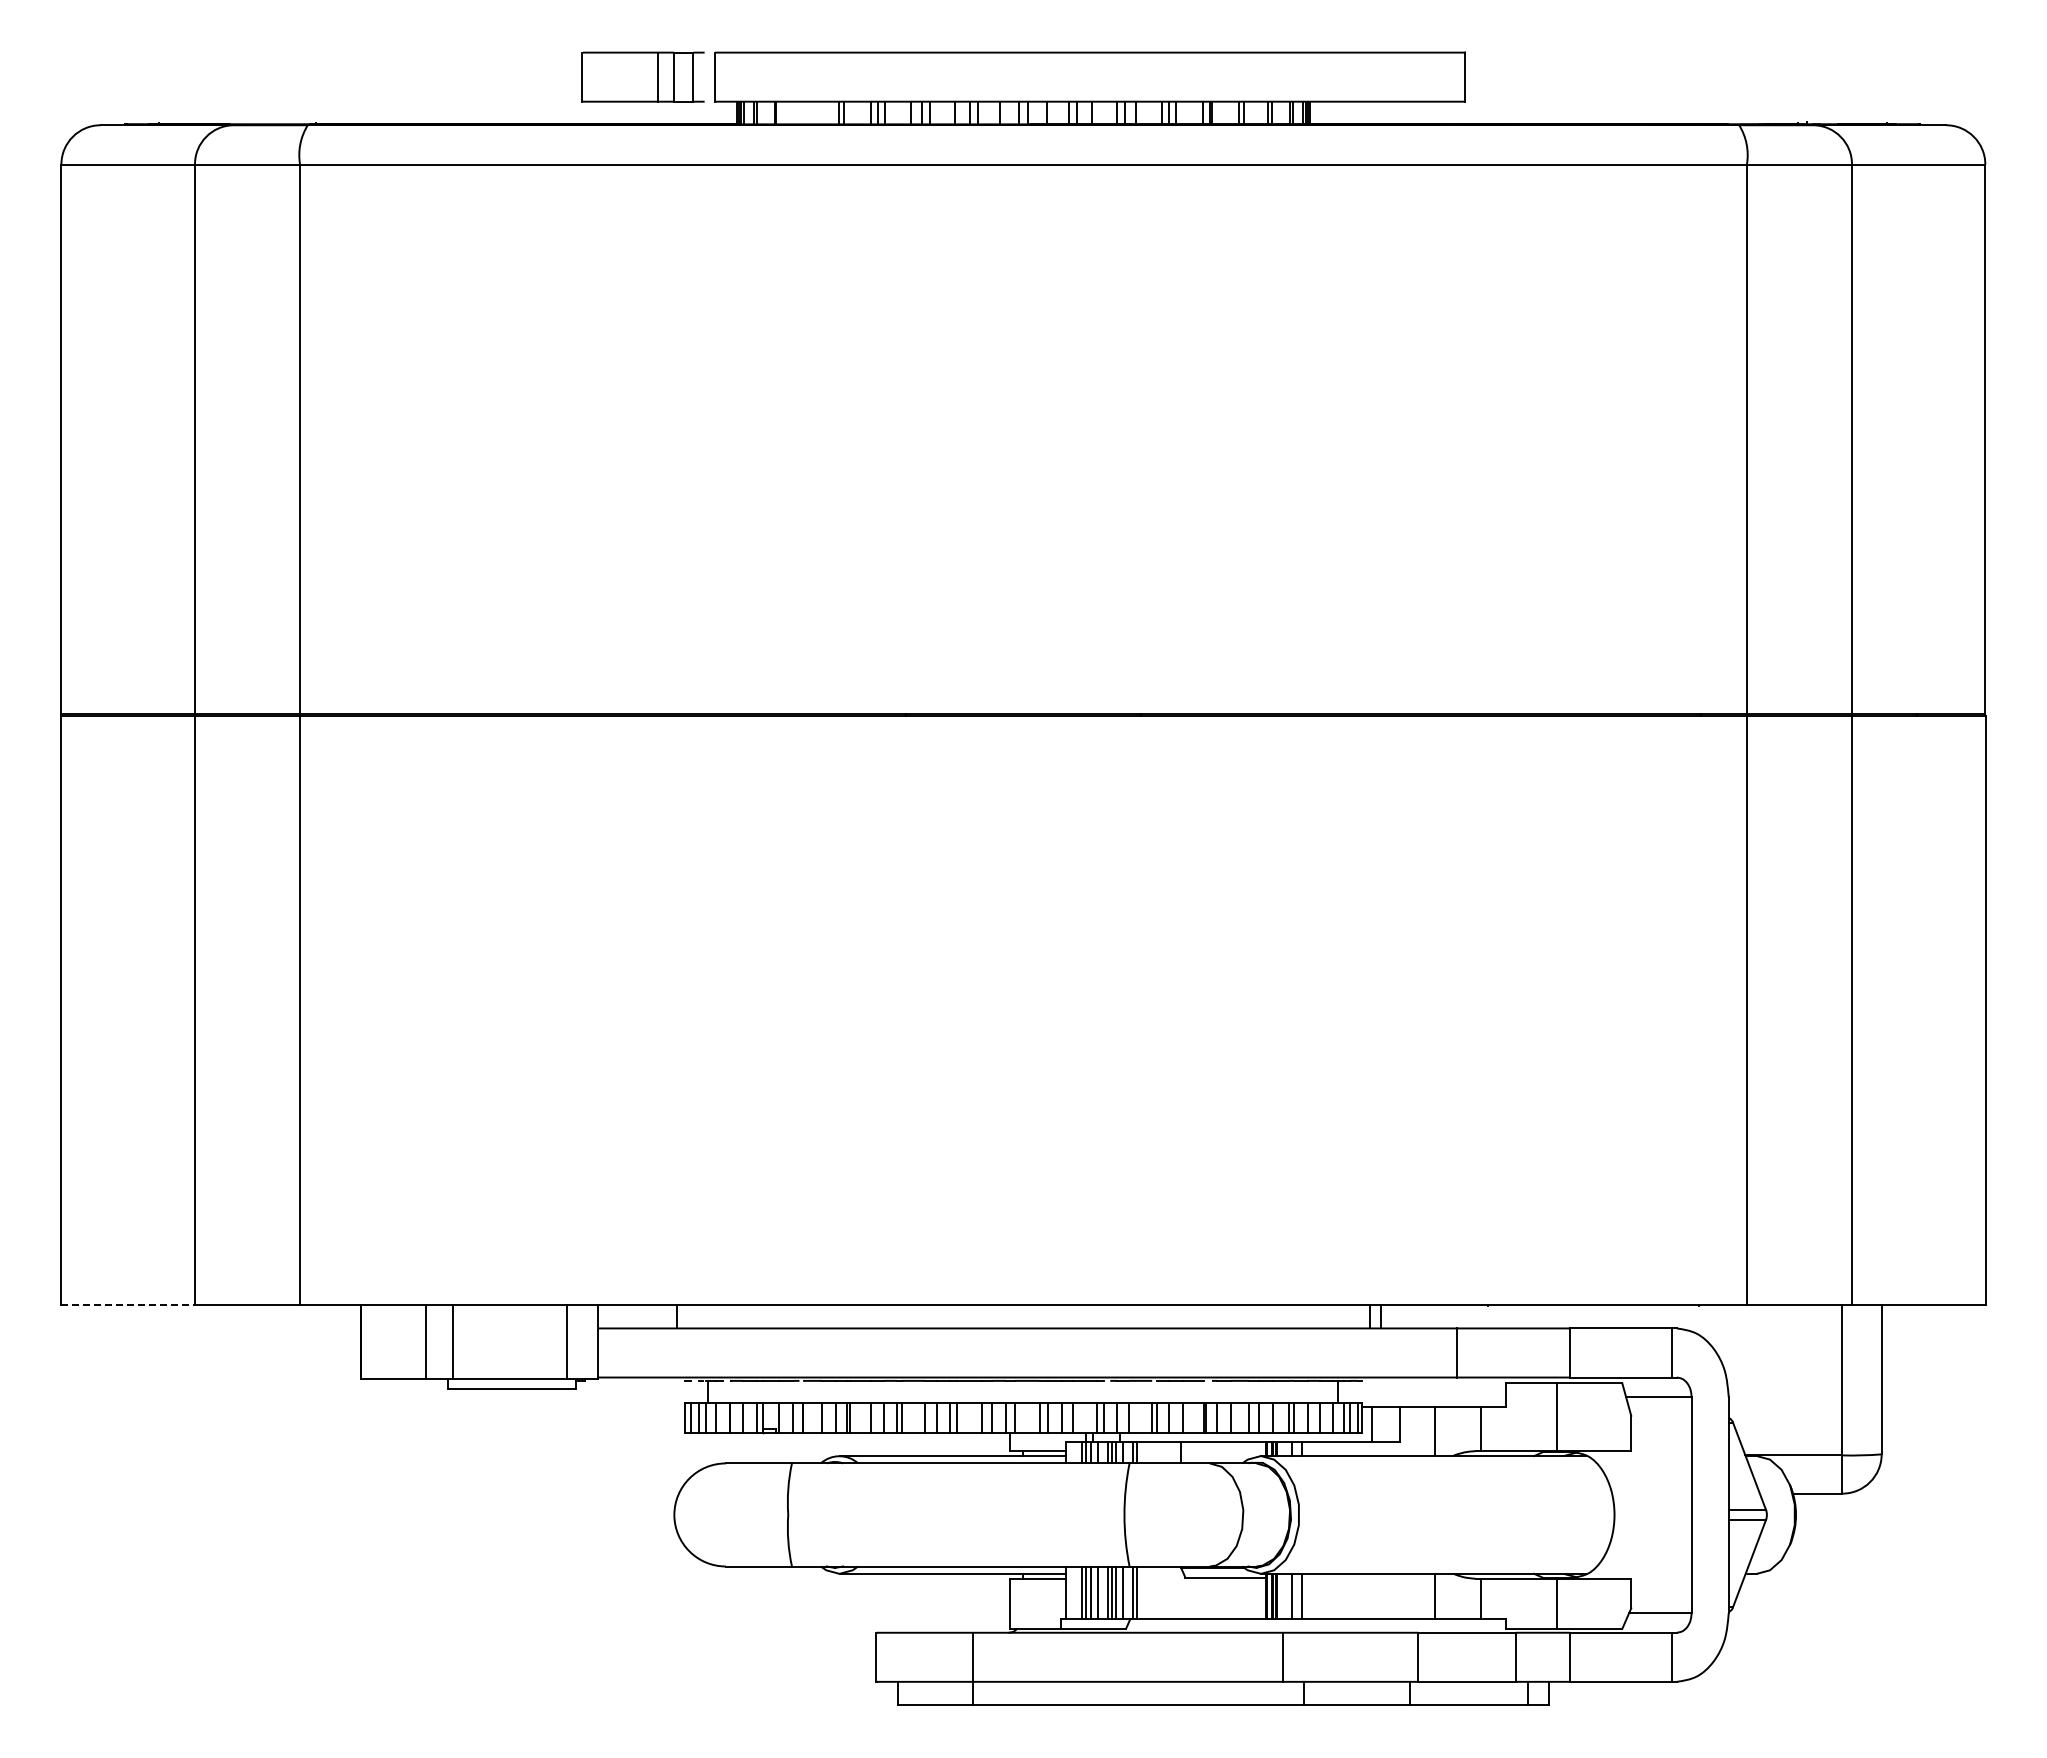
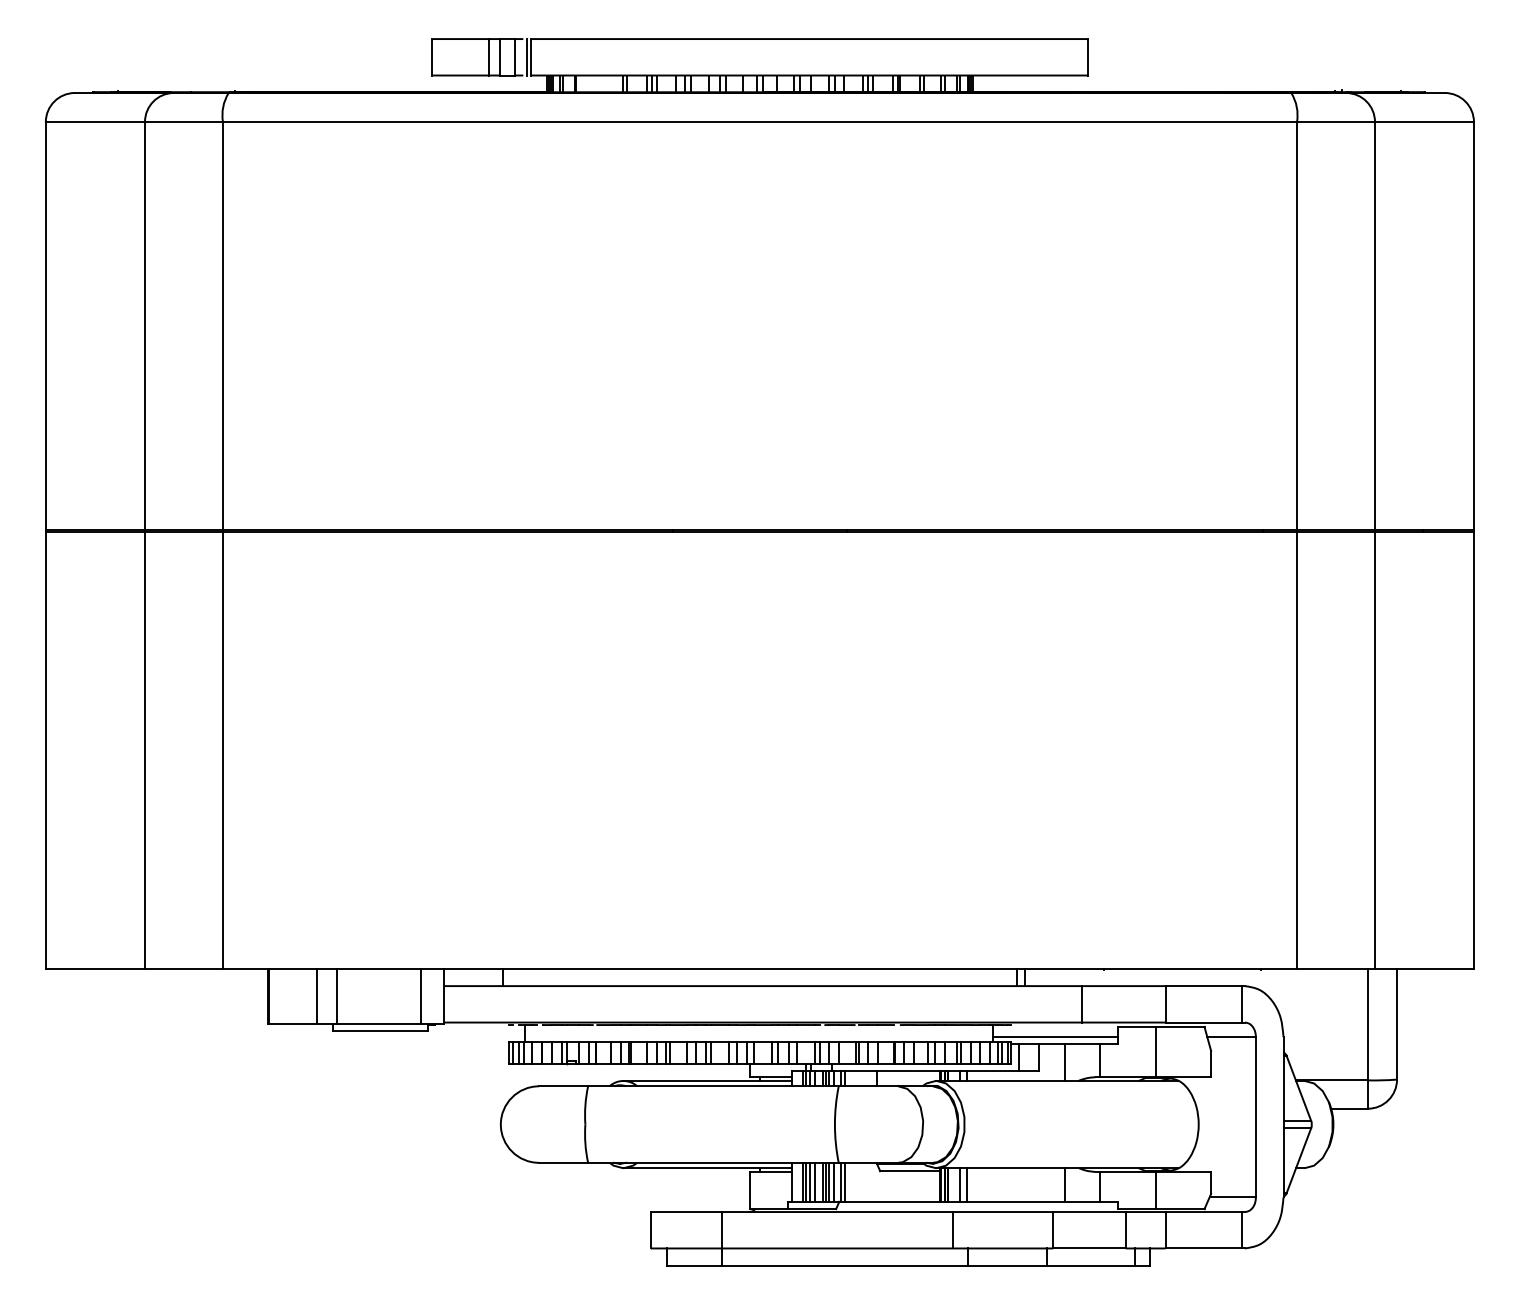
line: (709, 76) -> (526, 56), added
line: (128, 1305) -> (95, 969), dashed -> solid
line: (1421, 1397) -> (1055, 1037), added

